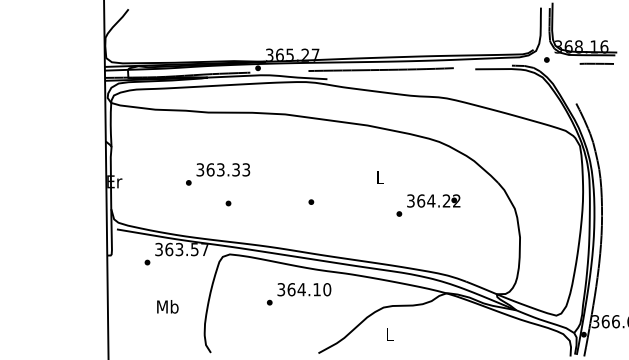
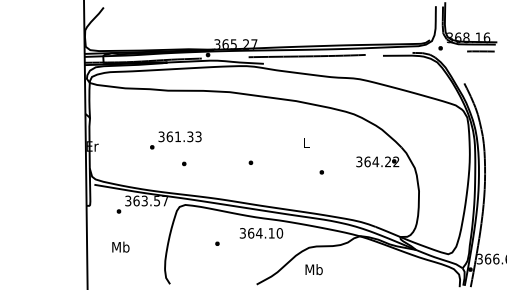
text: (220, 169) -> (177, 136), 363.33 -> 361.33
text: (433, 200) -> (377, 161), moved
text: (304, 289) -> (261, 233), moved
text: (167, 306) -> (120, 246), moved
text: (389, 334) -> (313, 269), L -> Mb

